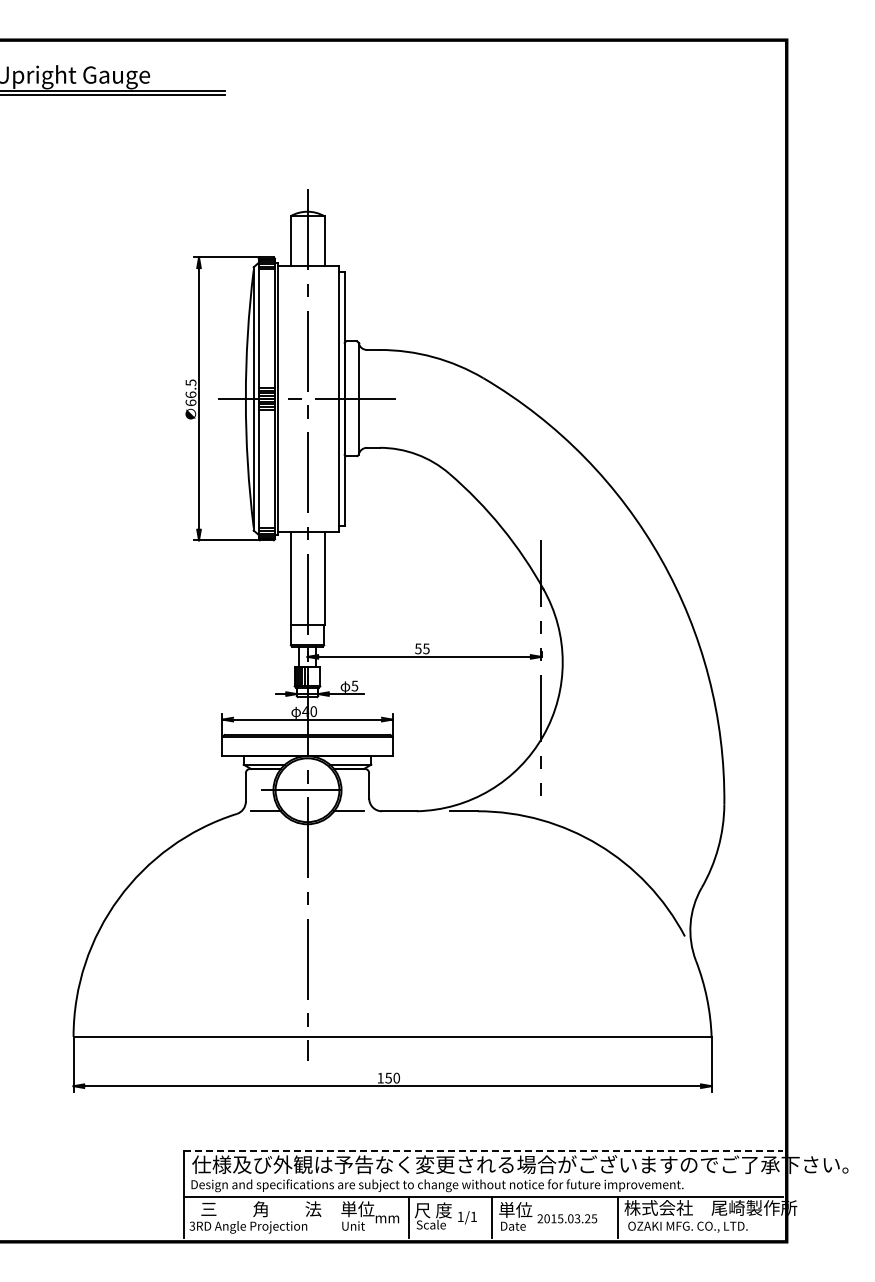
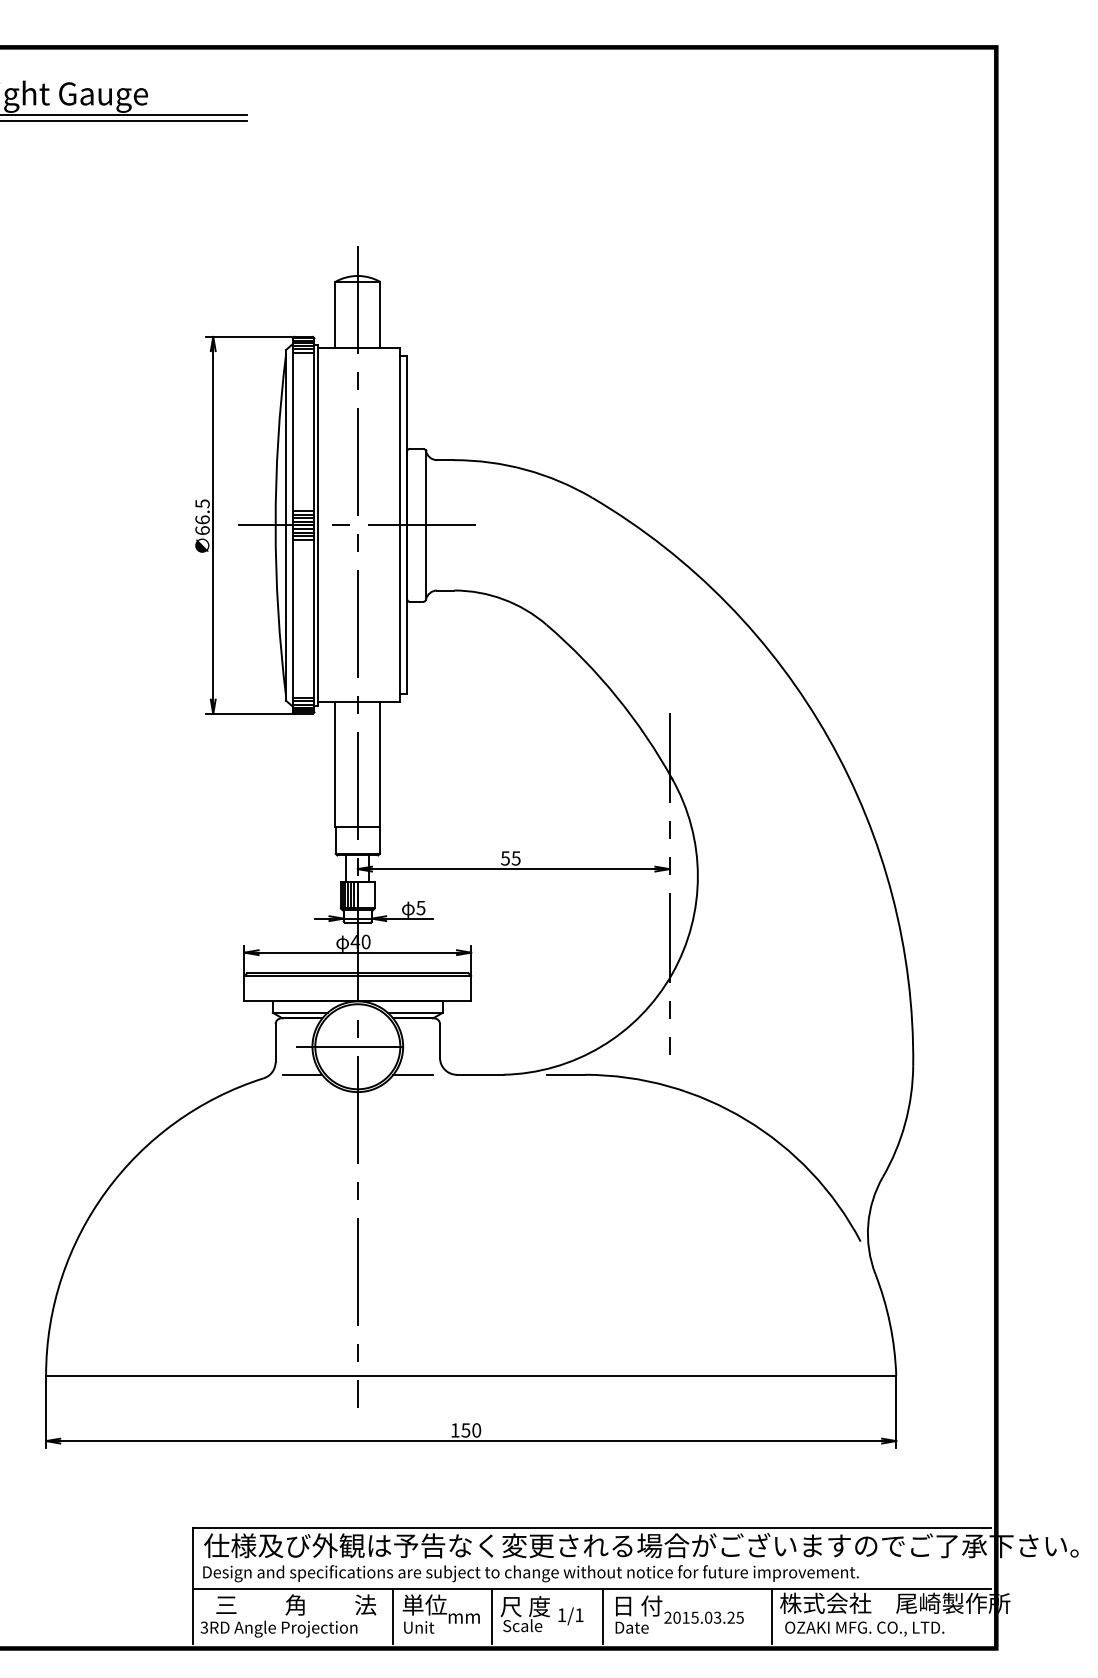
line: (484, 1151) -> (593, 1528), dashed -> solid
text: (517, 1209) -> (637, 1605), 単位 -> 日 付
line: (334, 1217) -> (393, 1616), added

